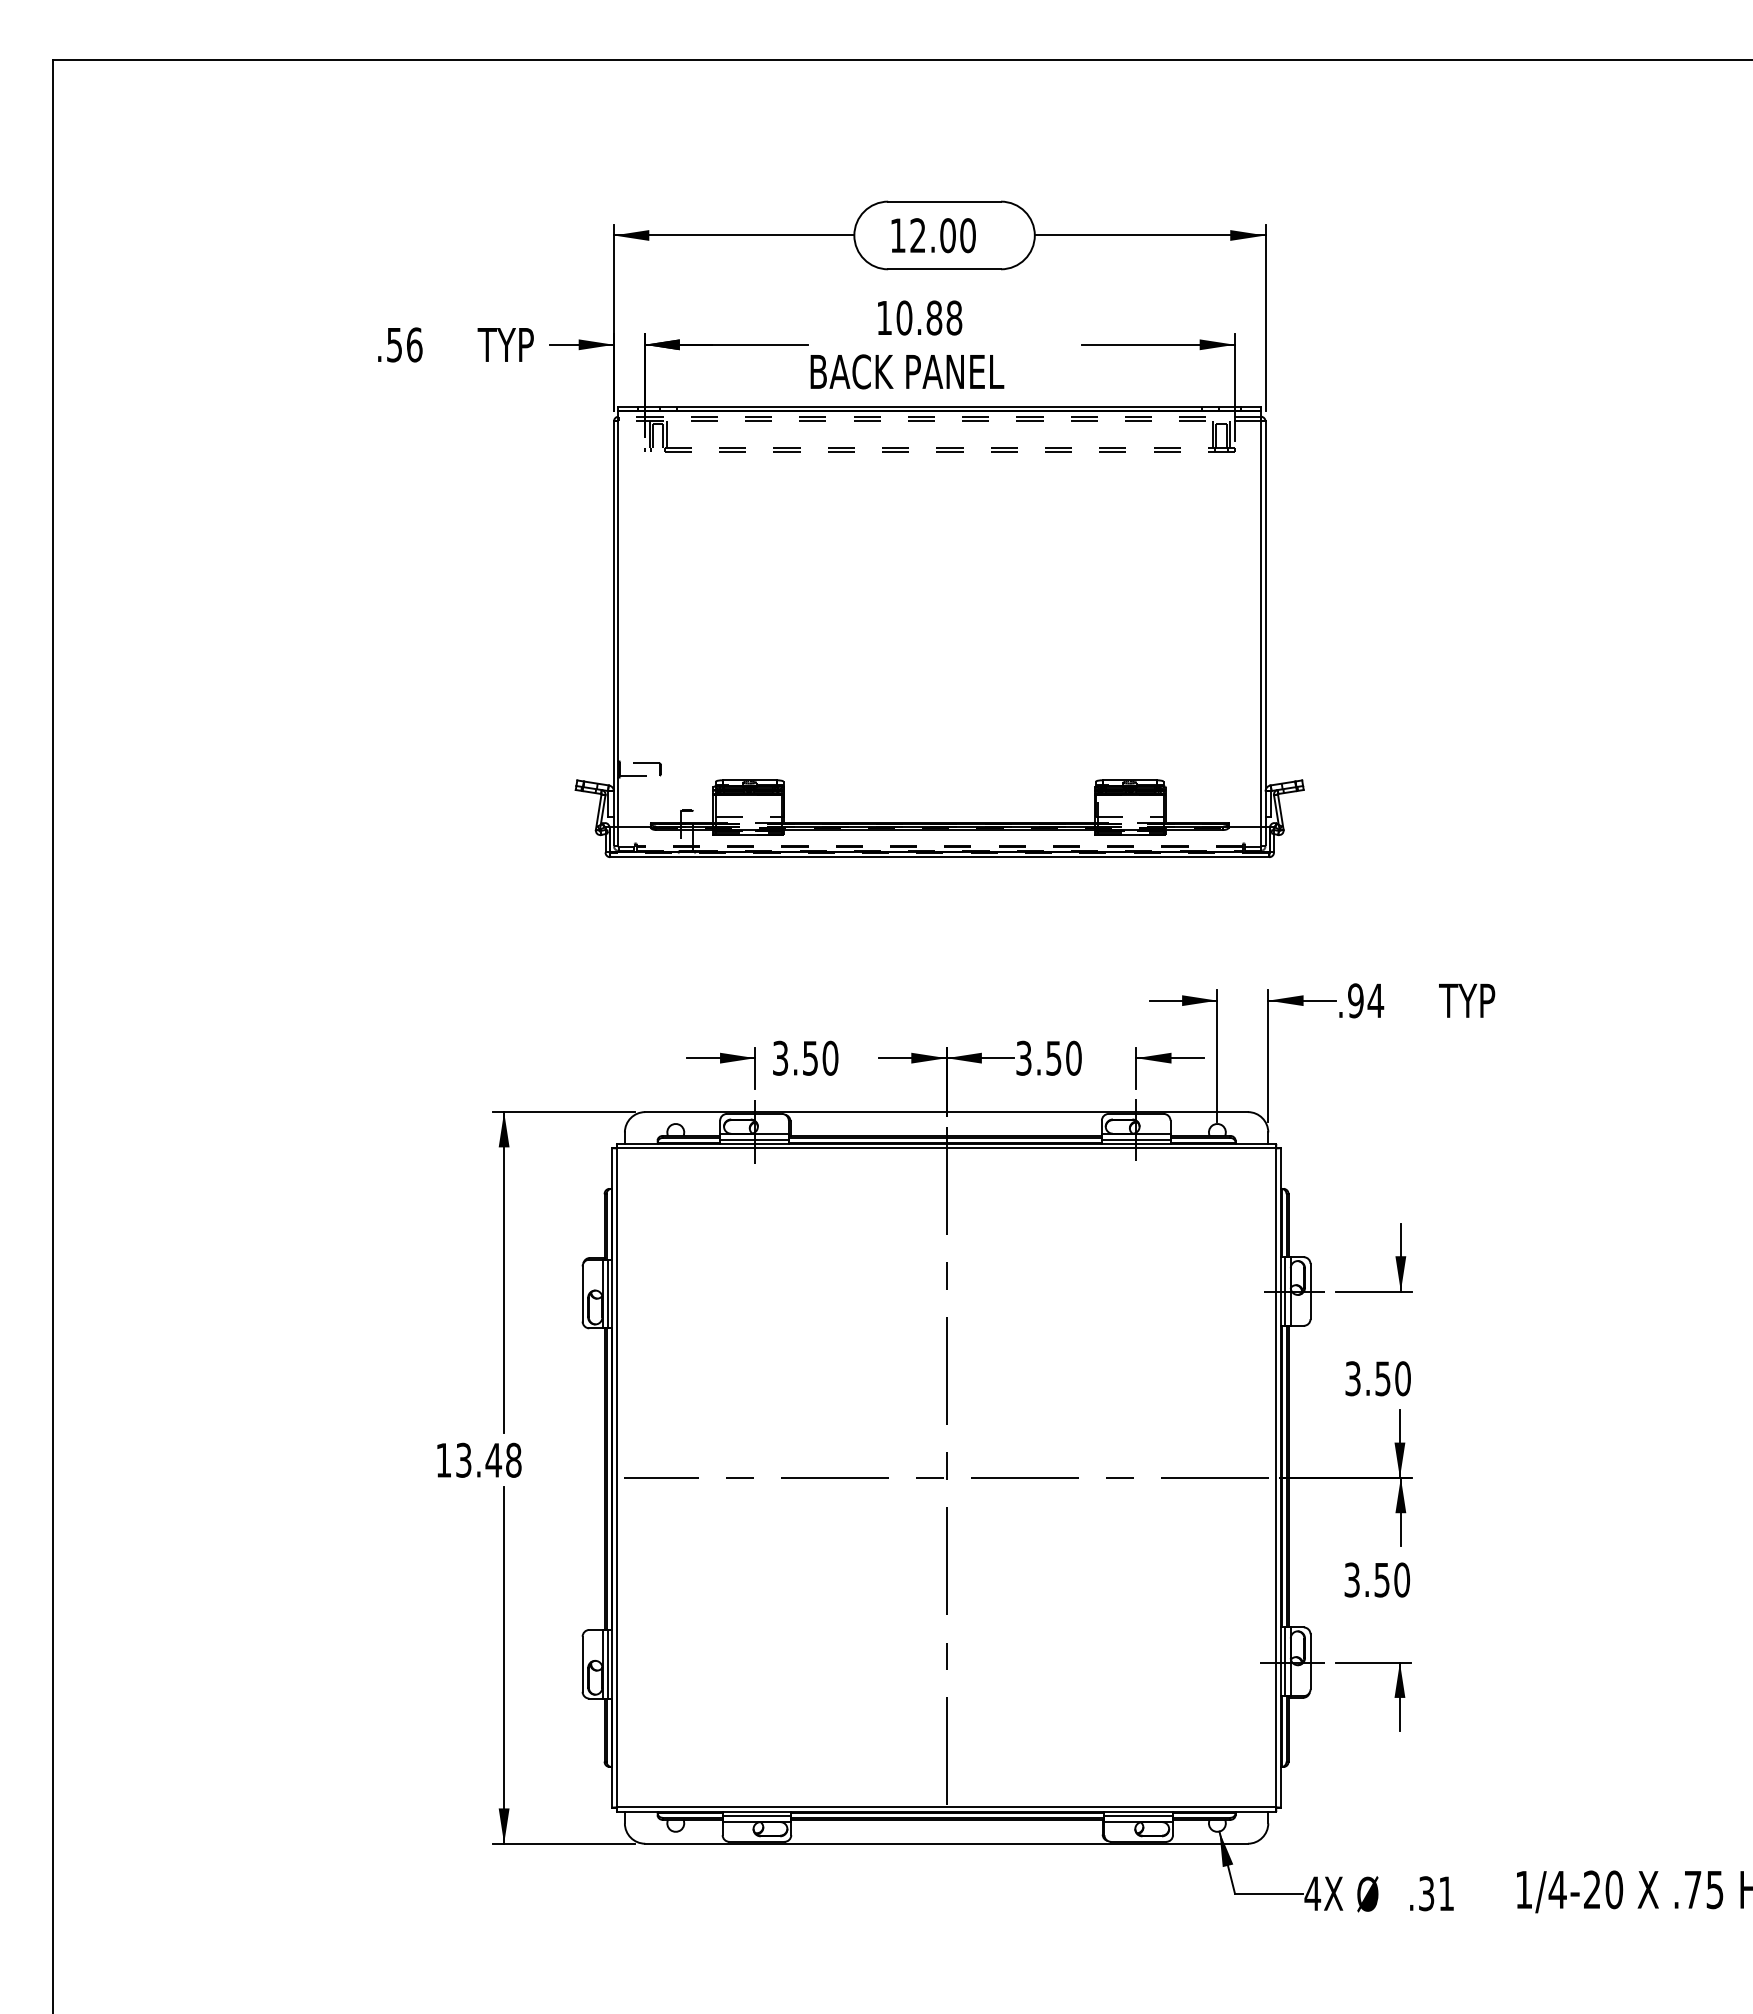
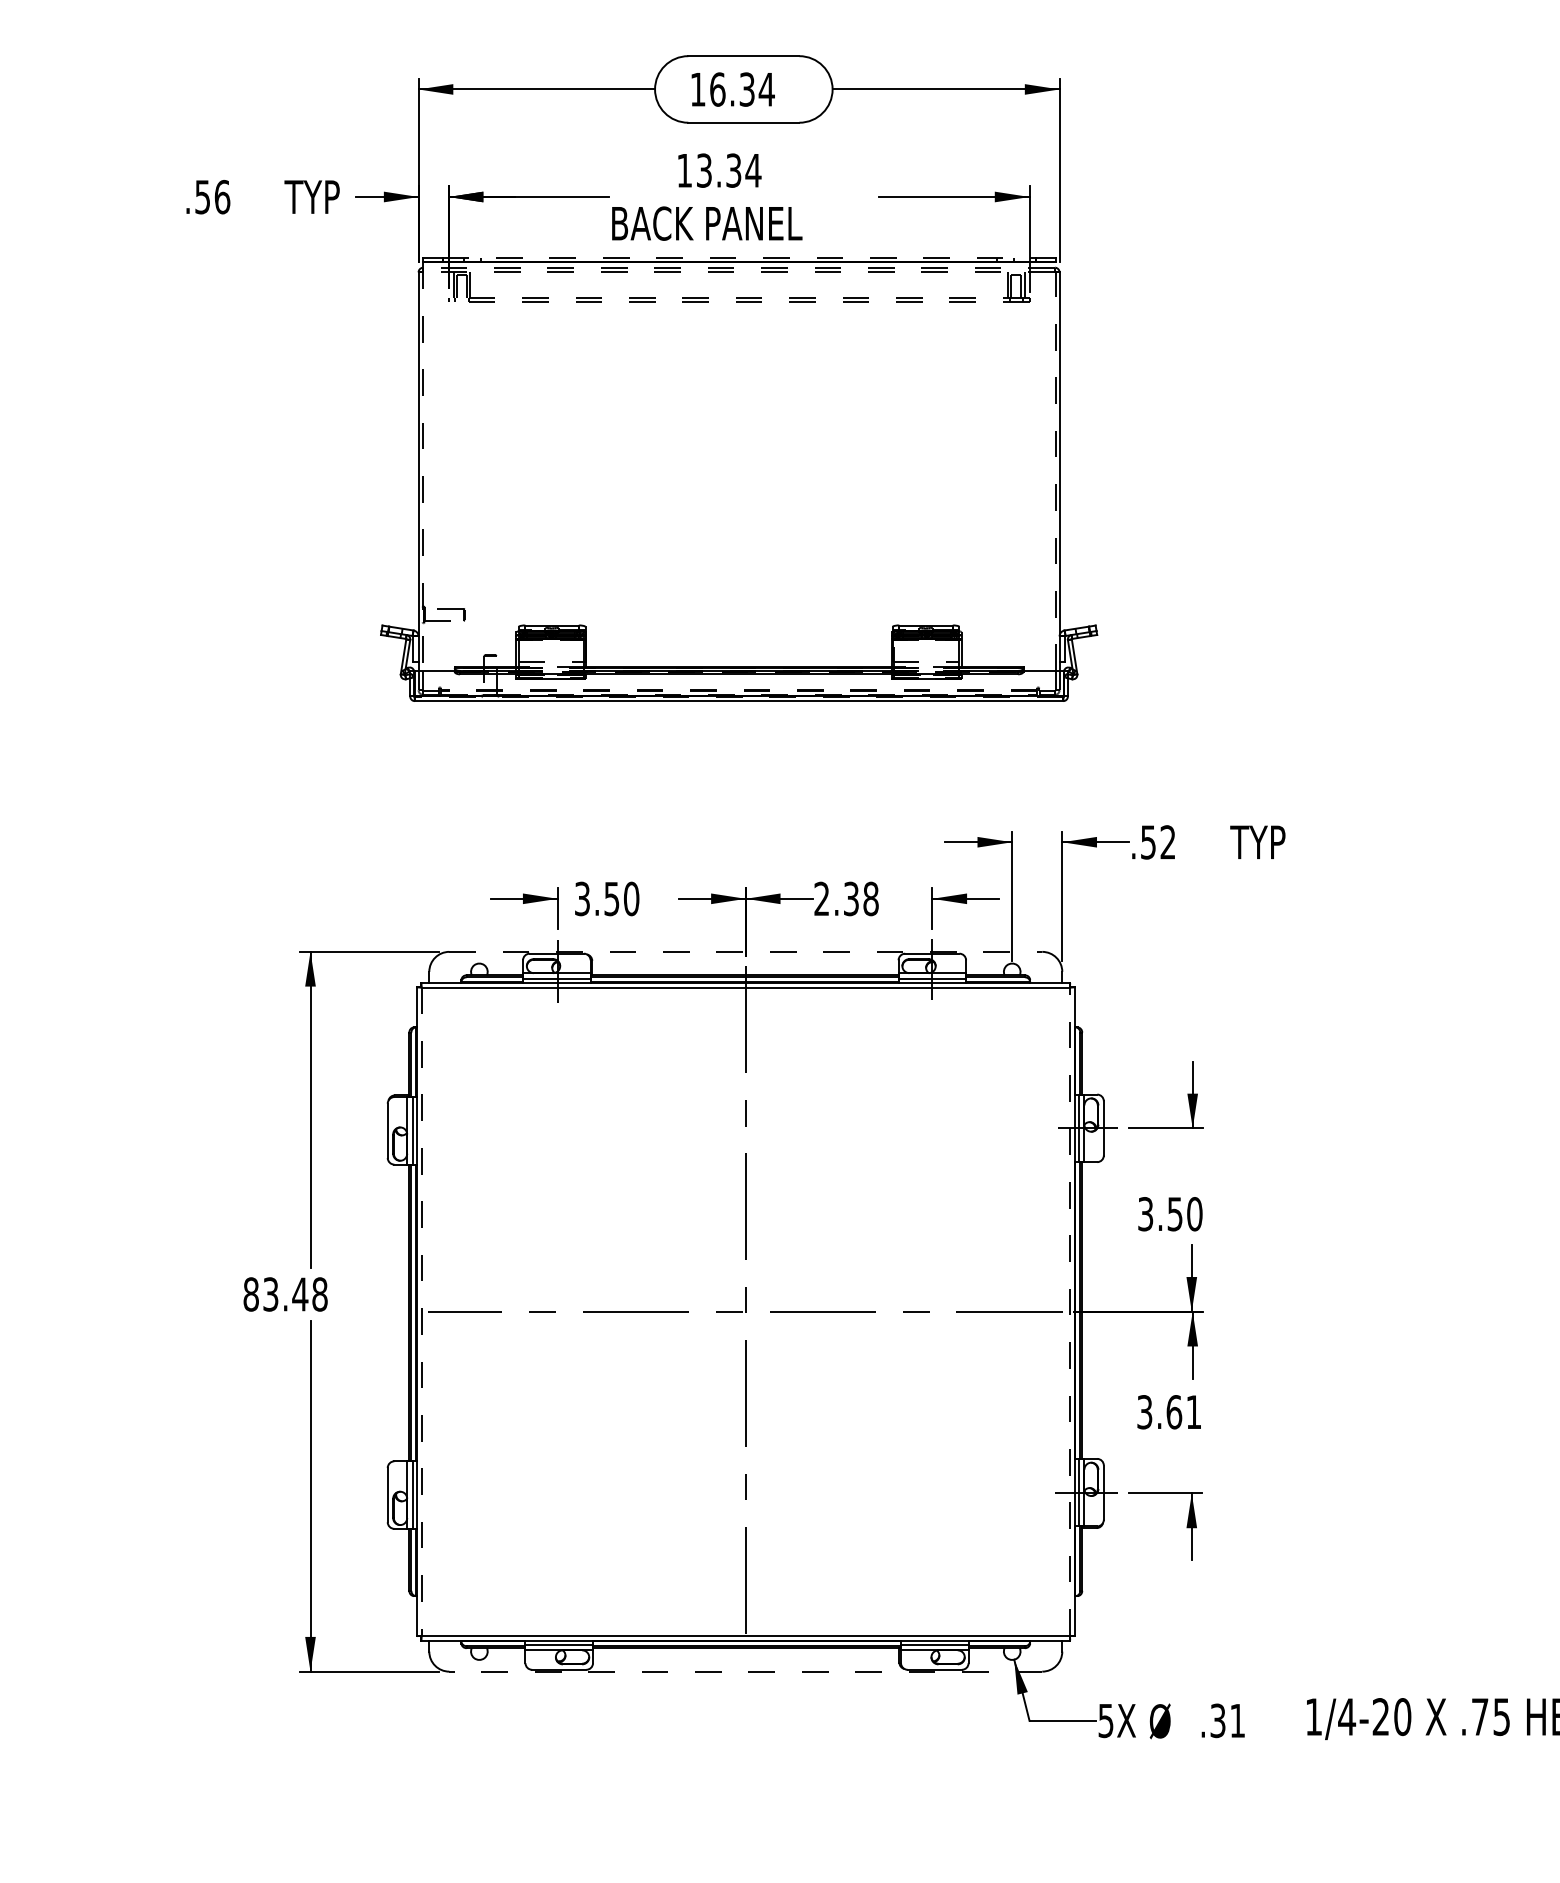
text: (943, 235) -> (742, 89), 12.00 -> 16.34
text: (929, 317) -> (728, 170), 10.88 -> 13.34
line: (940, 406) -> (739, 257), solid -> dashed
line: (618, 618) -> (423, 466), solid -> dashed
line: (1261, 618) -> (1055, 466), solid -> dashed
text: (1366, 1000) -> (1158, 842), .94 -> .52
text: (1048, 1057) -> (846, 898), 3.50 -> 2.38
line: (947, 1112) -> (746, 952), solid -> dashed
text: (443, 1459) -> (250, 1293), 13.48 -> 83.48
line: (1276, 1477) -> (1070, 1311), solid -> dashed
line: (617, 1478) -> (422, 1312), solid -> dashed
text: (1392, 1579) -> (1184, 1411), 3.50 -> 3.61
line: (946, 1843) -> (745, 1671), solid -> dashed
text: (1312, 1893) -> (1105, 1720), 4X -> 5X

